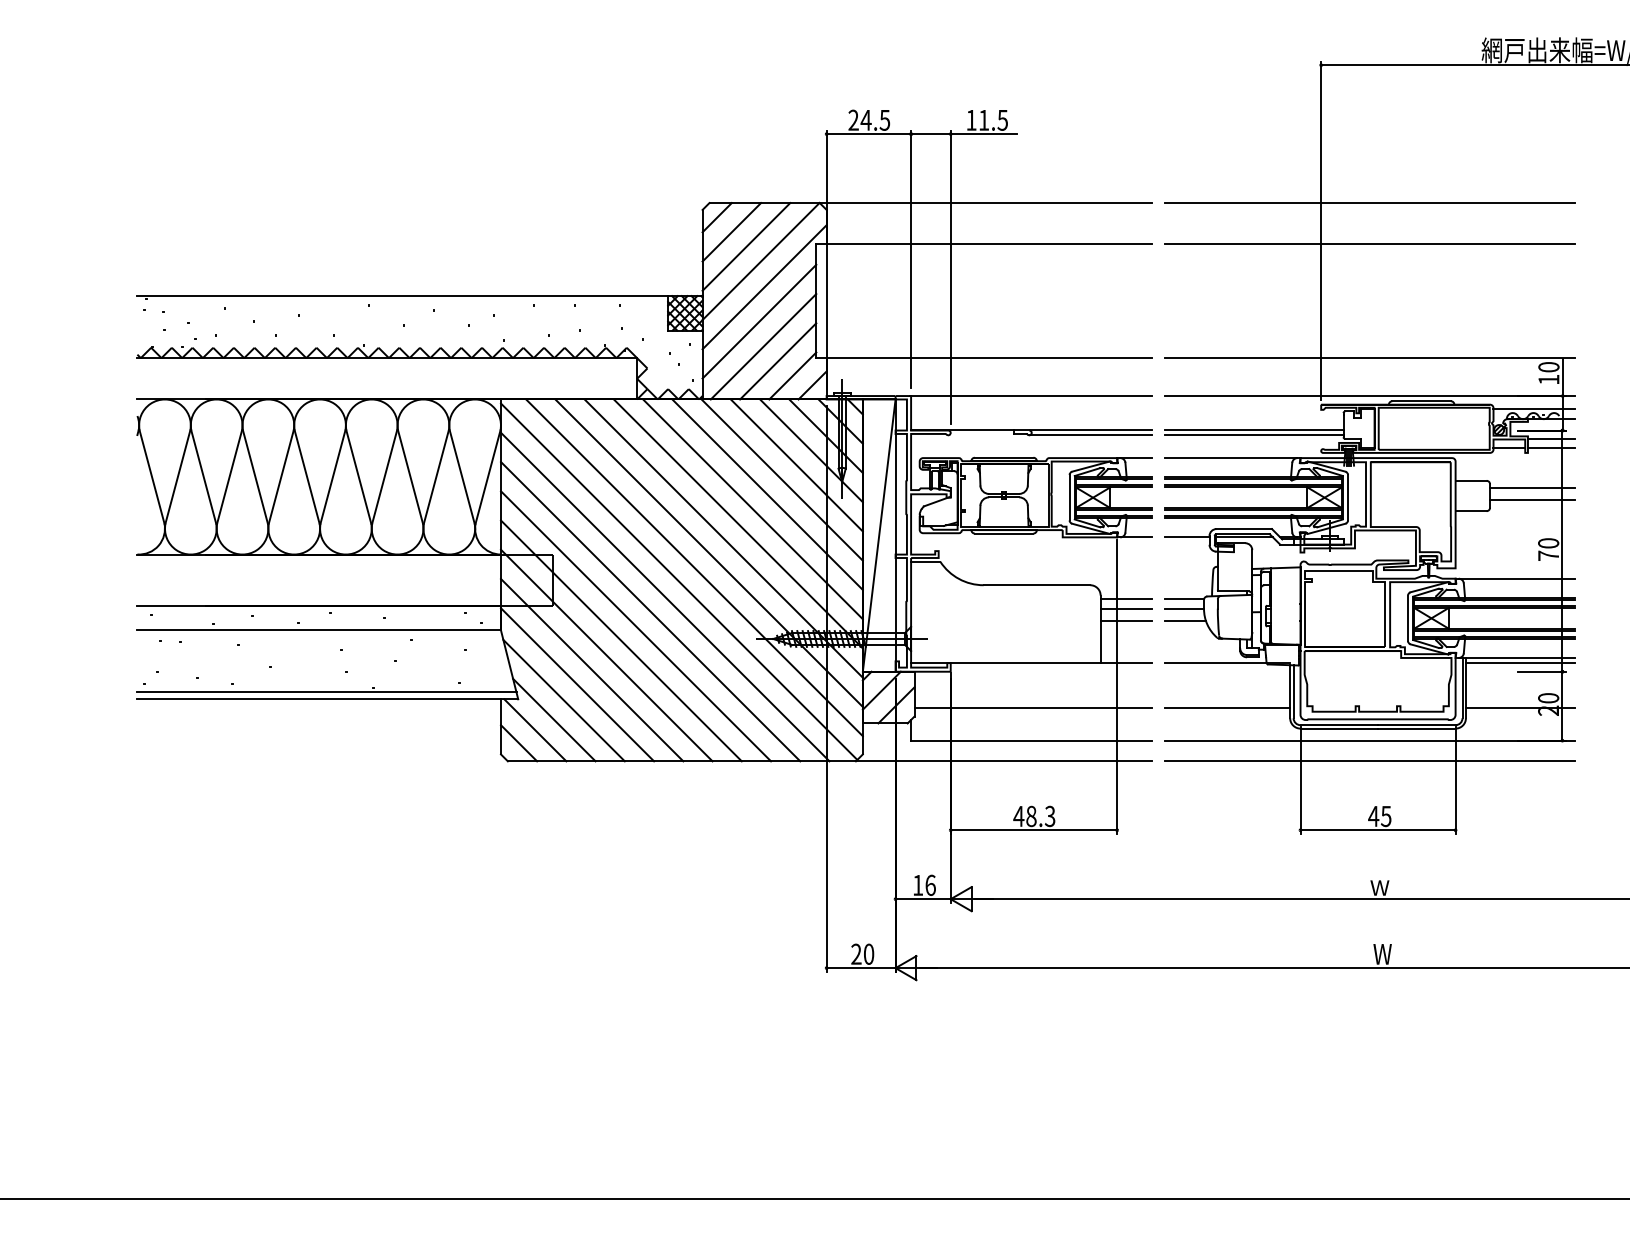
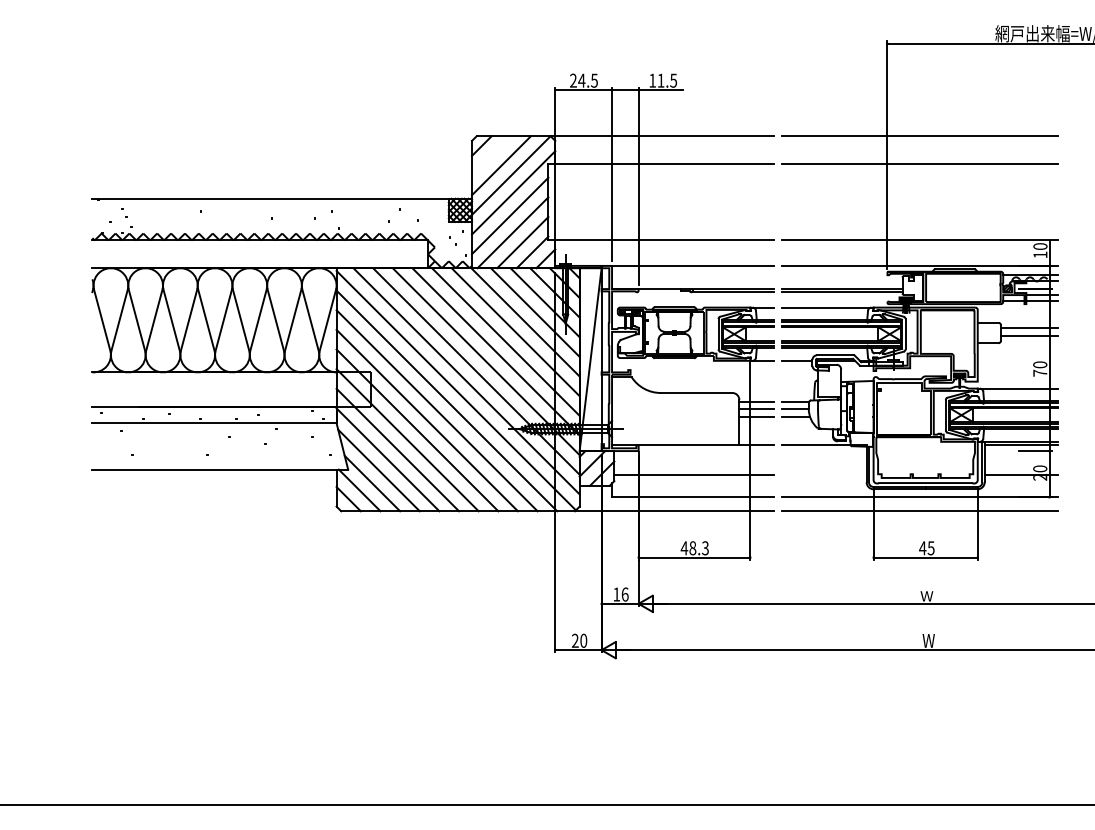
line: (731, 231) -> (491, 155), removed
line: (326, 691) -> (219, 464), removed
line: (1227, 708) -> (824, 475), removed

